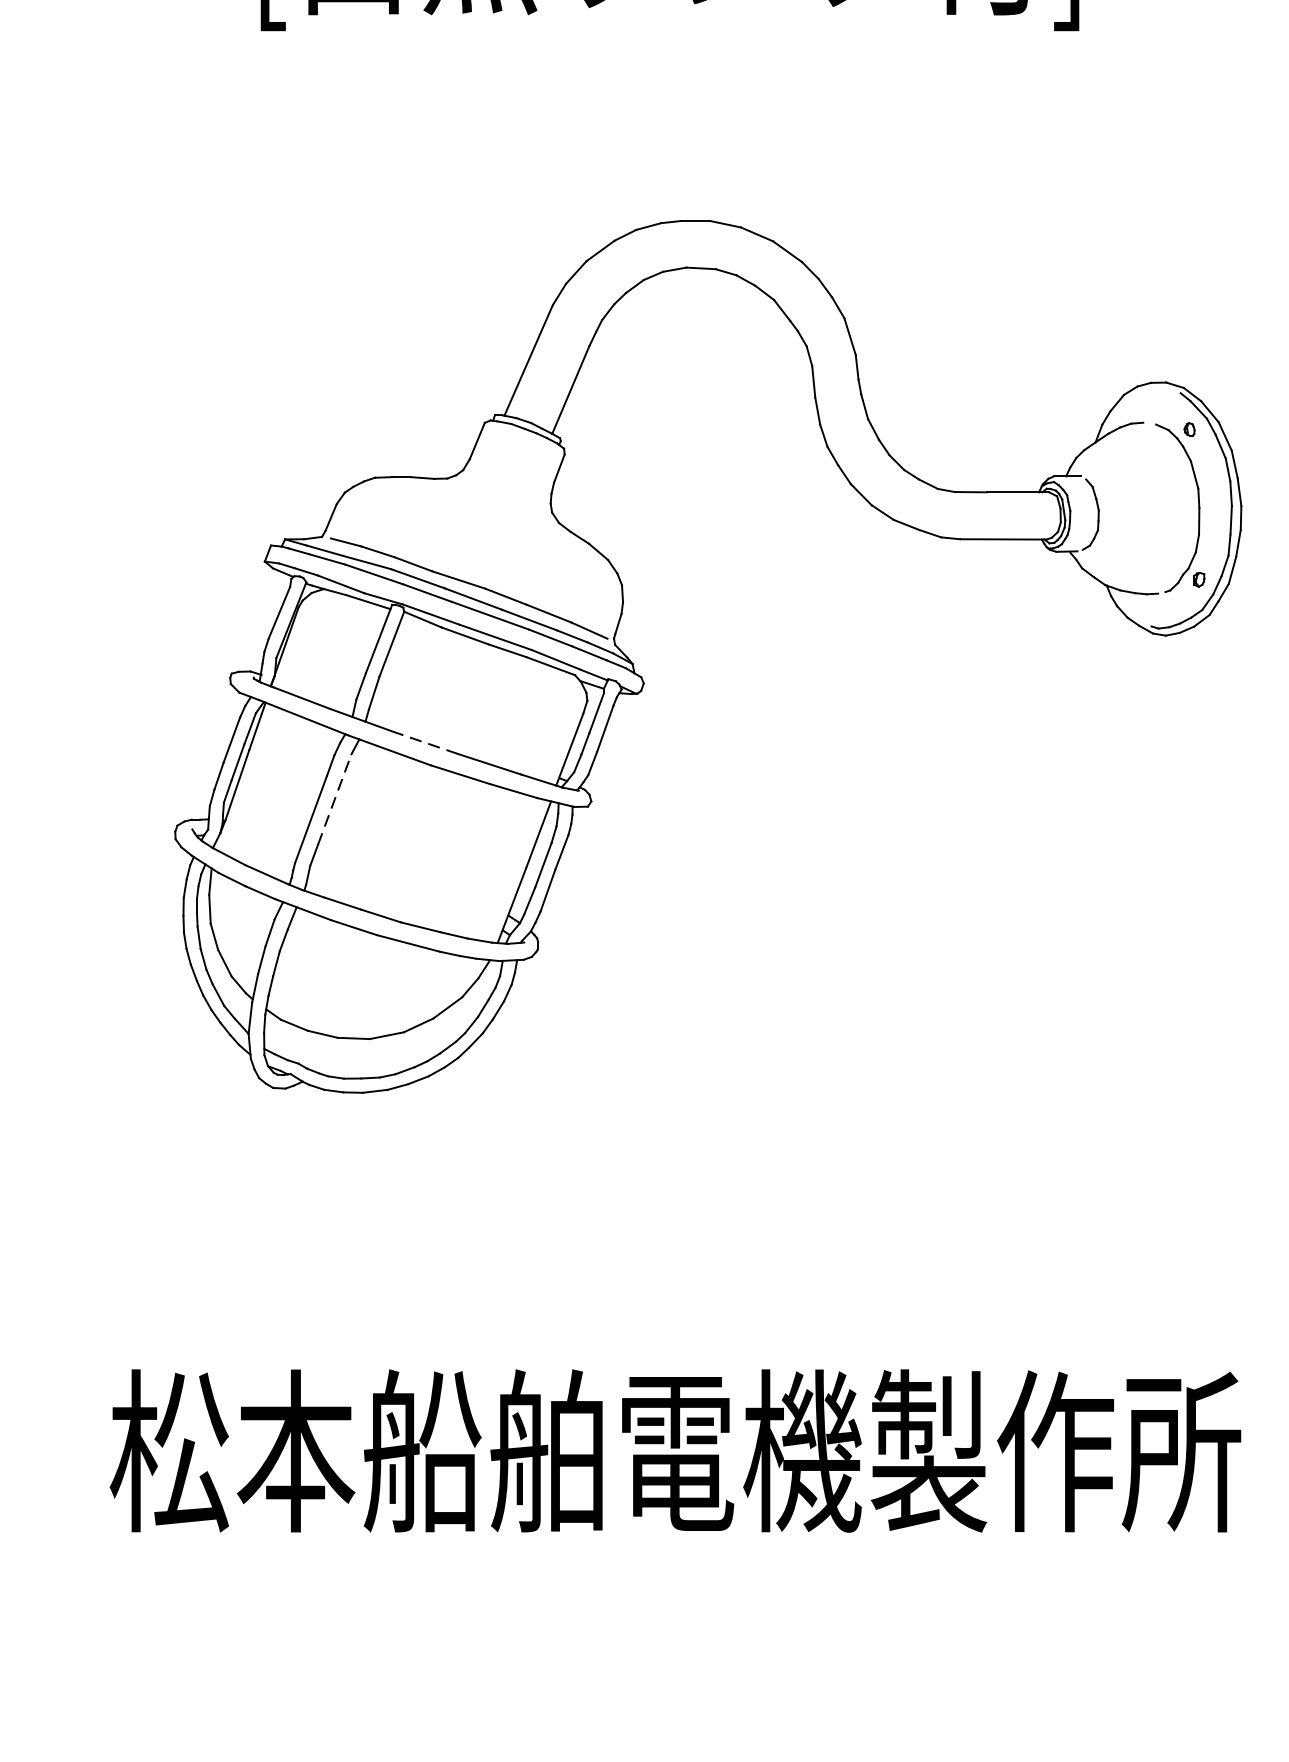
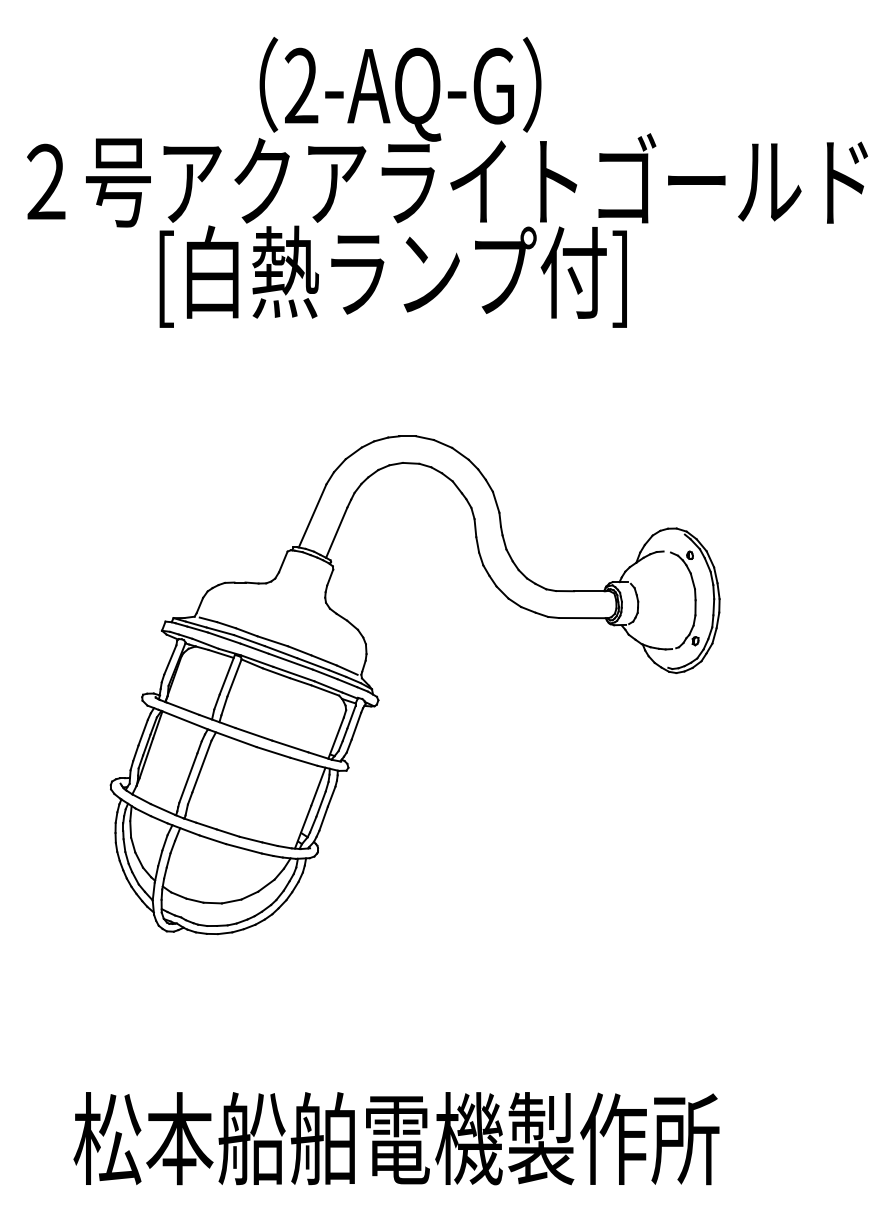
line: (425, 743) -> (253, 734), dashed -> solid
line: (334, 799) -> (201, 766), dashed -> solid

